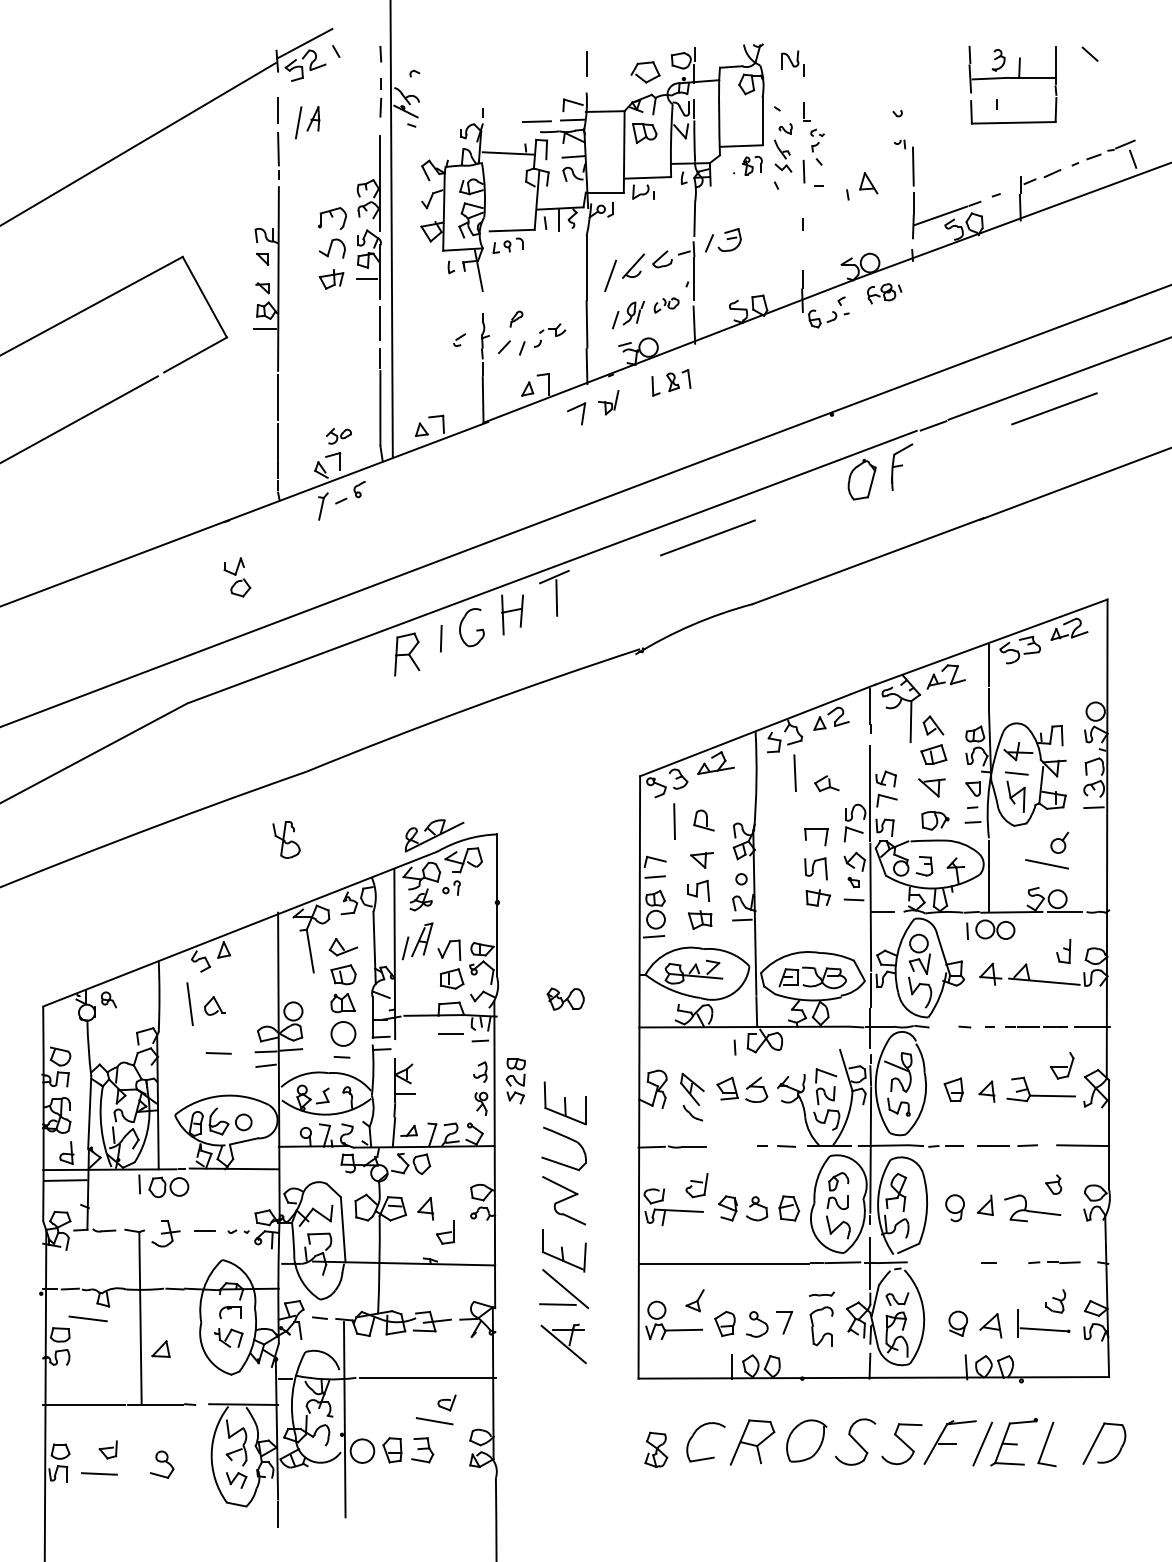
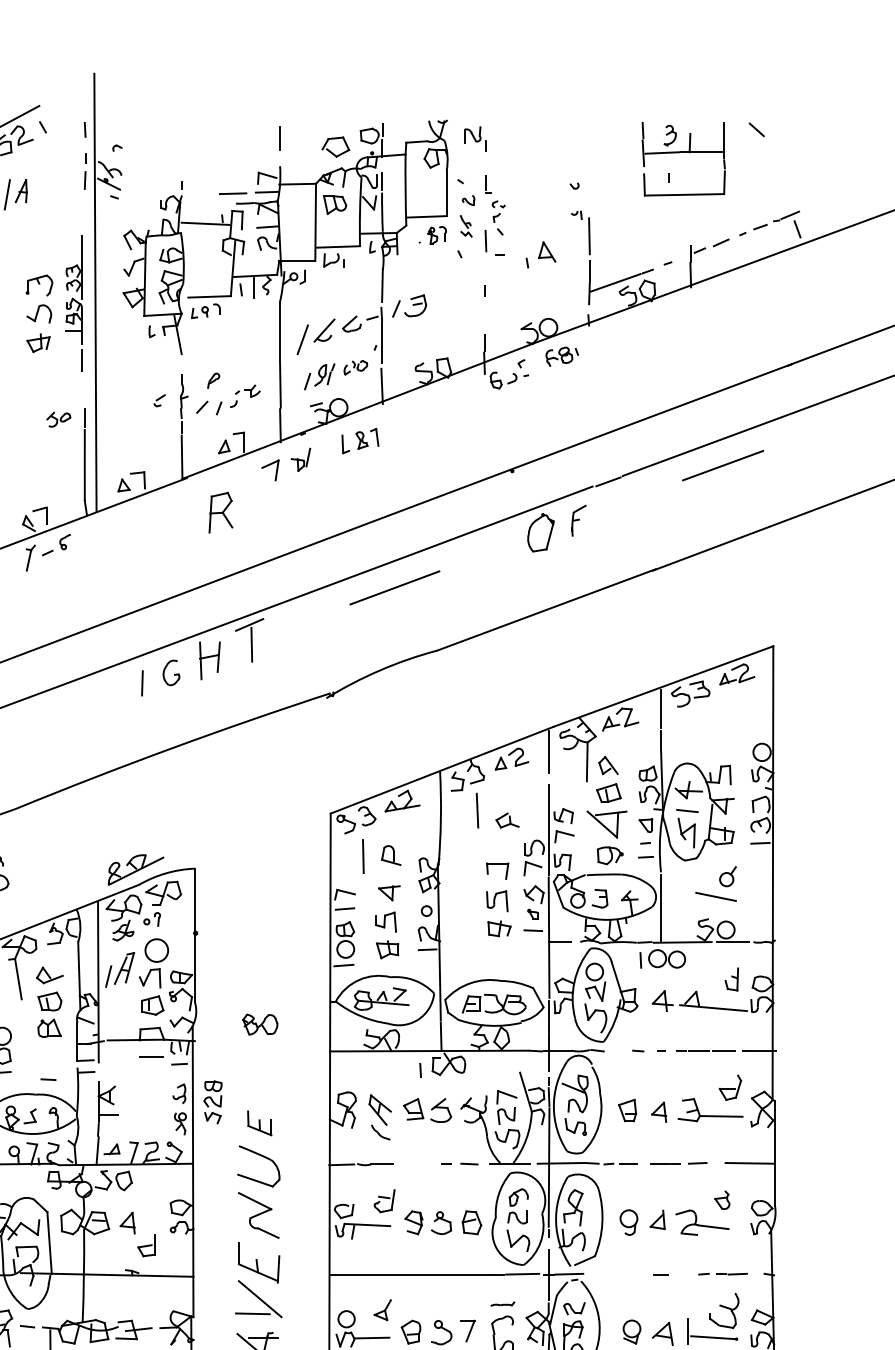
part: (783, 155) -> (466, 225), size x0.7
part: (368, 237) -> (73, 303), size x0.7
part: (338, 436) -> (58, 419), moved
part: (902, 466) -> (579, 520), size x0.7
part: (471, 627) -> (171, 672), size x0.7
part: (407, 654) -> (221, 512), moved
part: (931, 787) -> (606, 824), size x1.6
circle: (343, 1033) -> (156, 950), moved
part: (564, 1103) -> (259, 1123), size x0.6
part: (1055, 1301) -> (724, 1310), size x1.6

